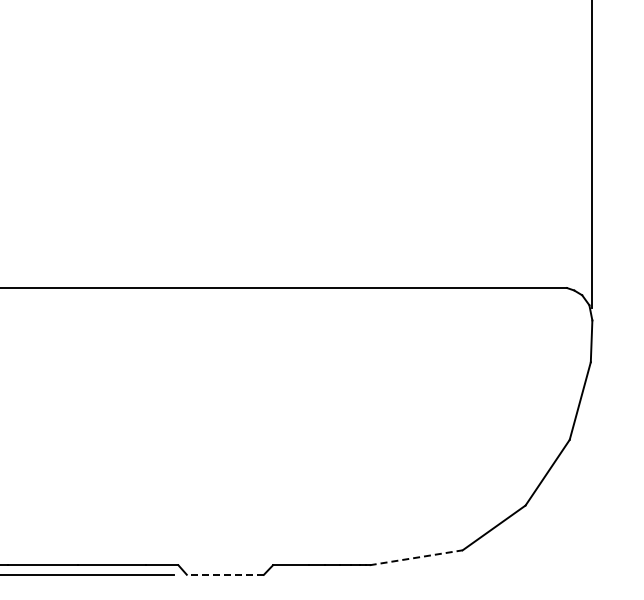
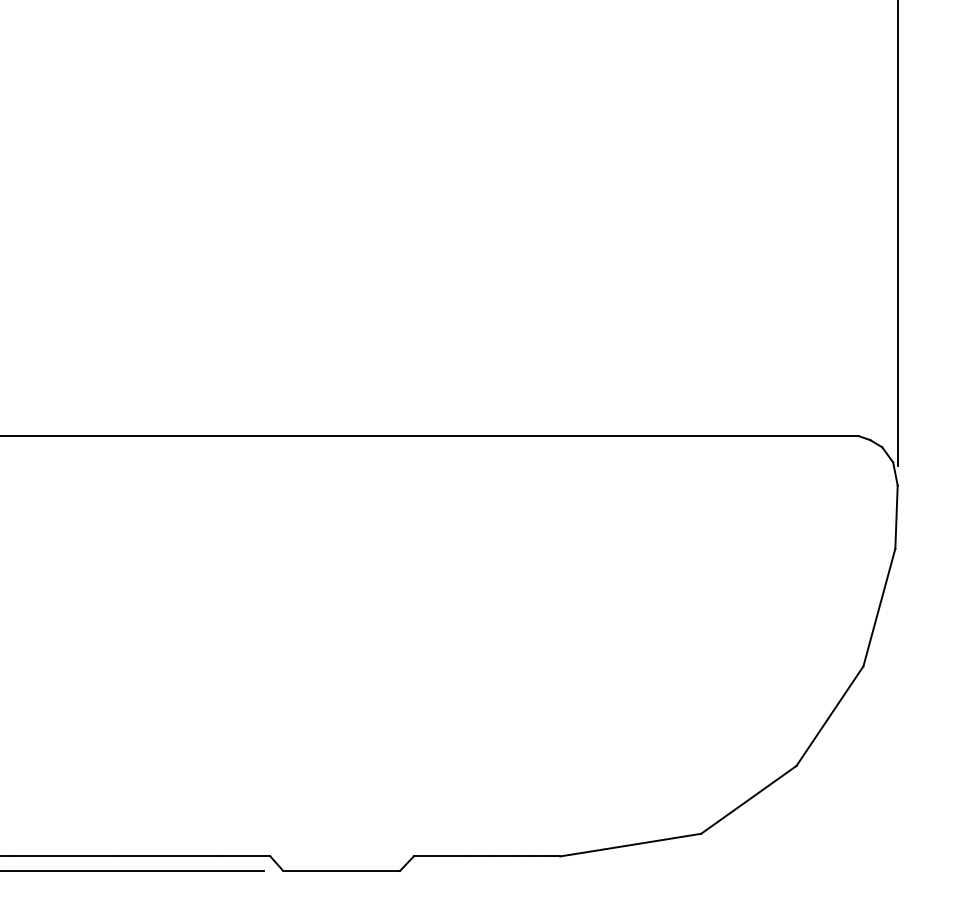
line: (416, 557) -> (631, 844), dashed -> solid
line: (224, 574) -> (340, 870), dashed -> solid

